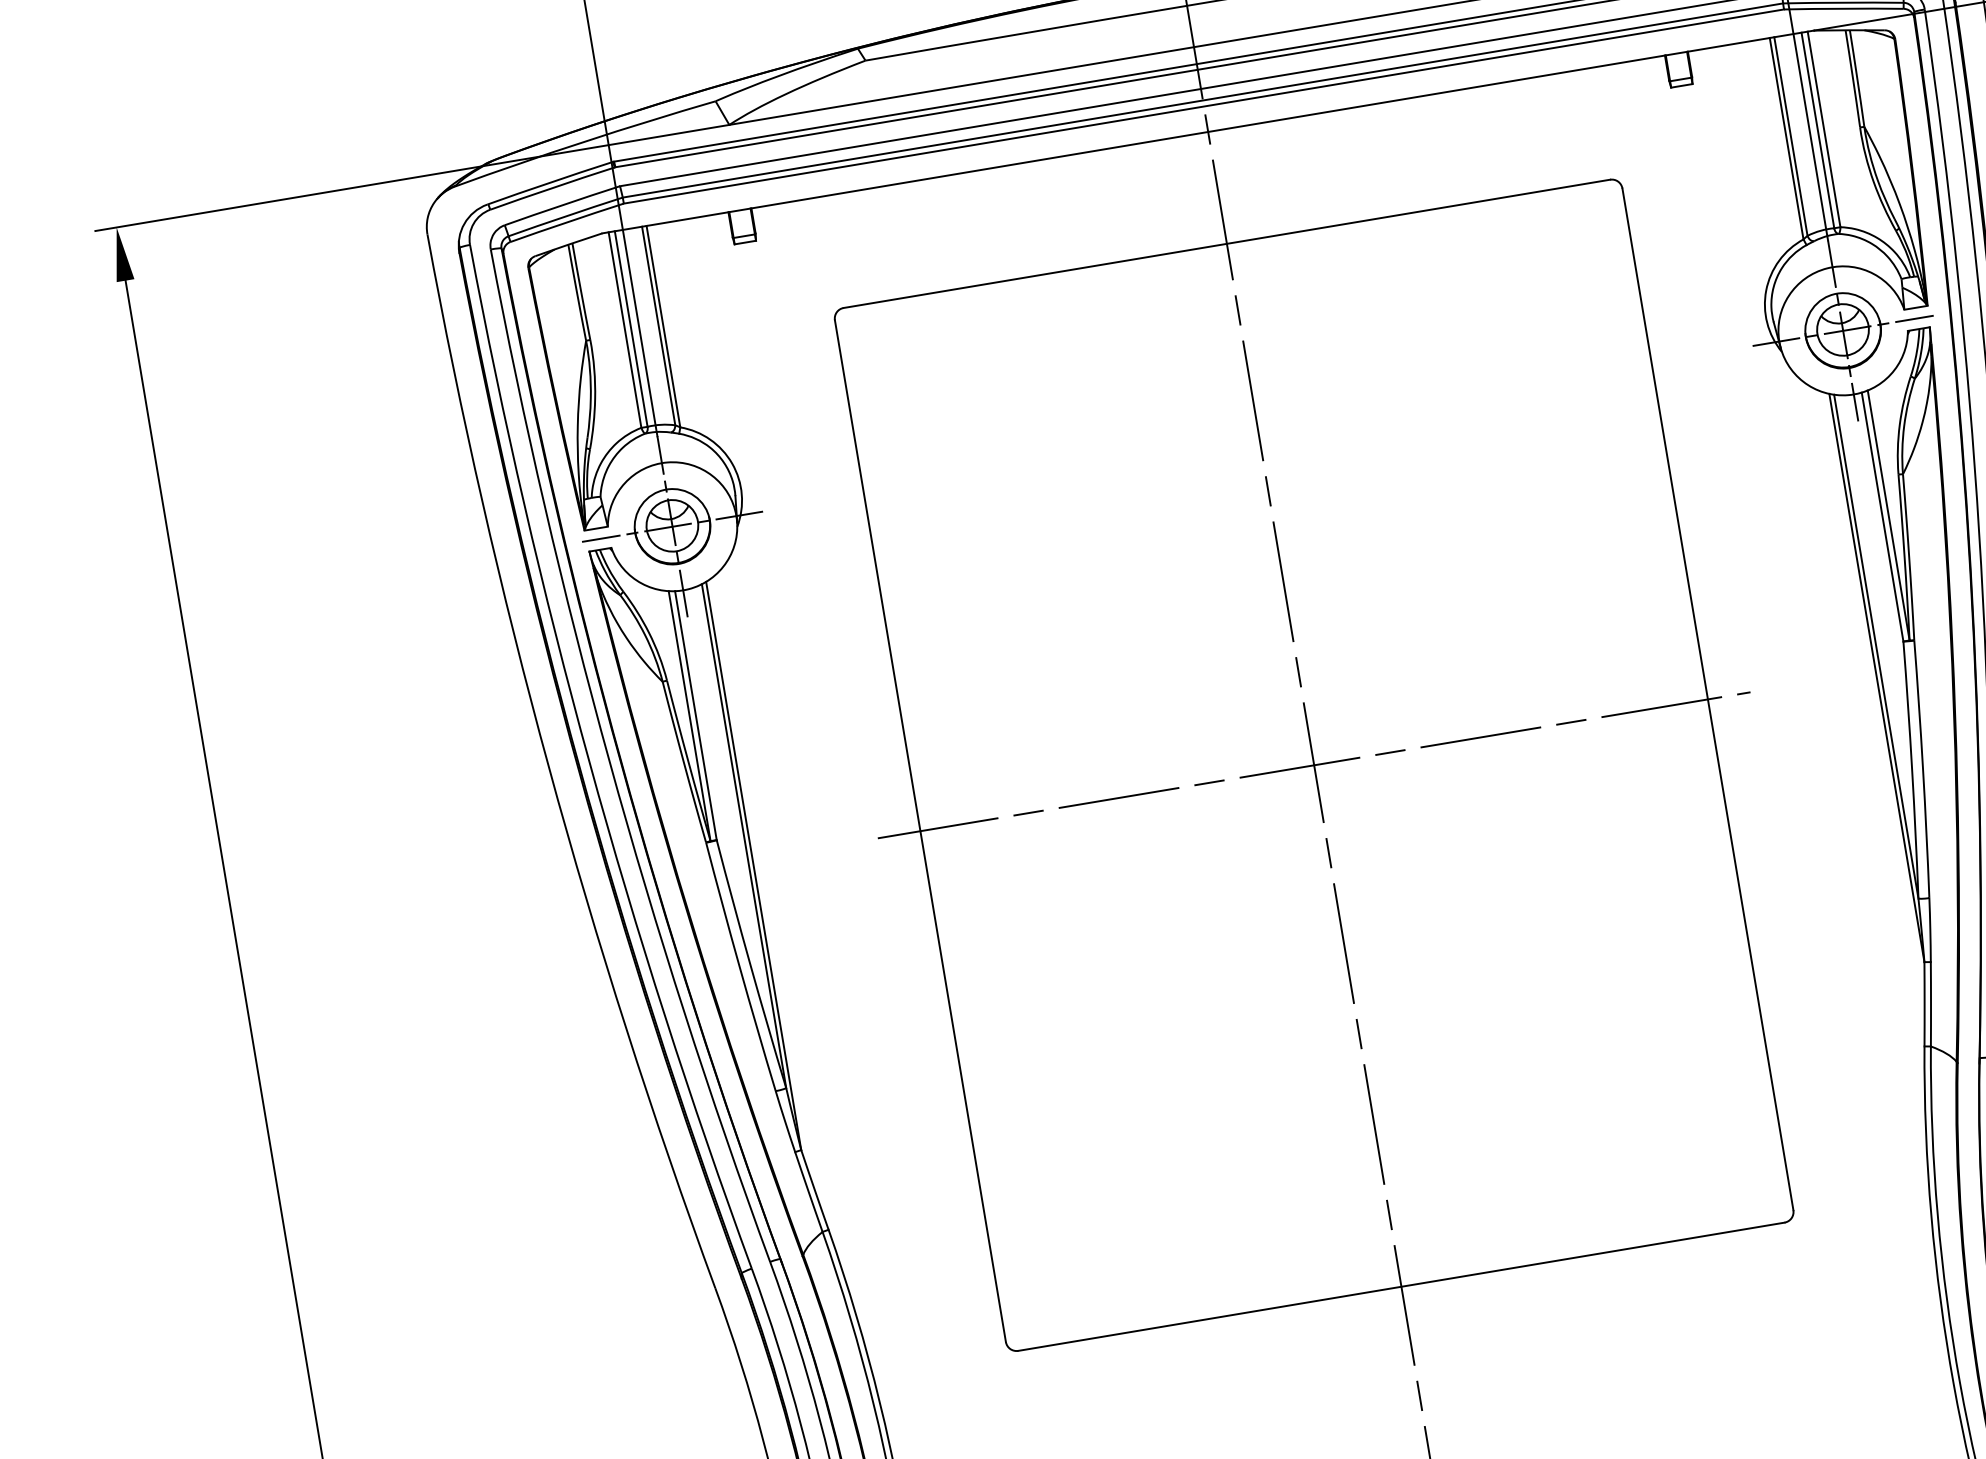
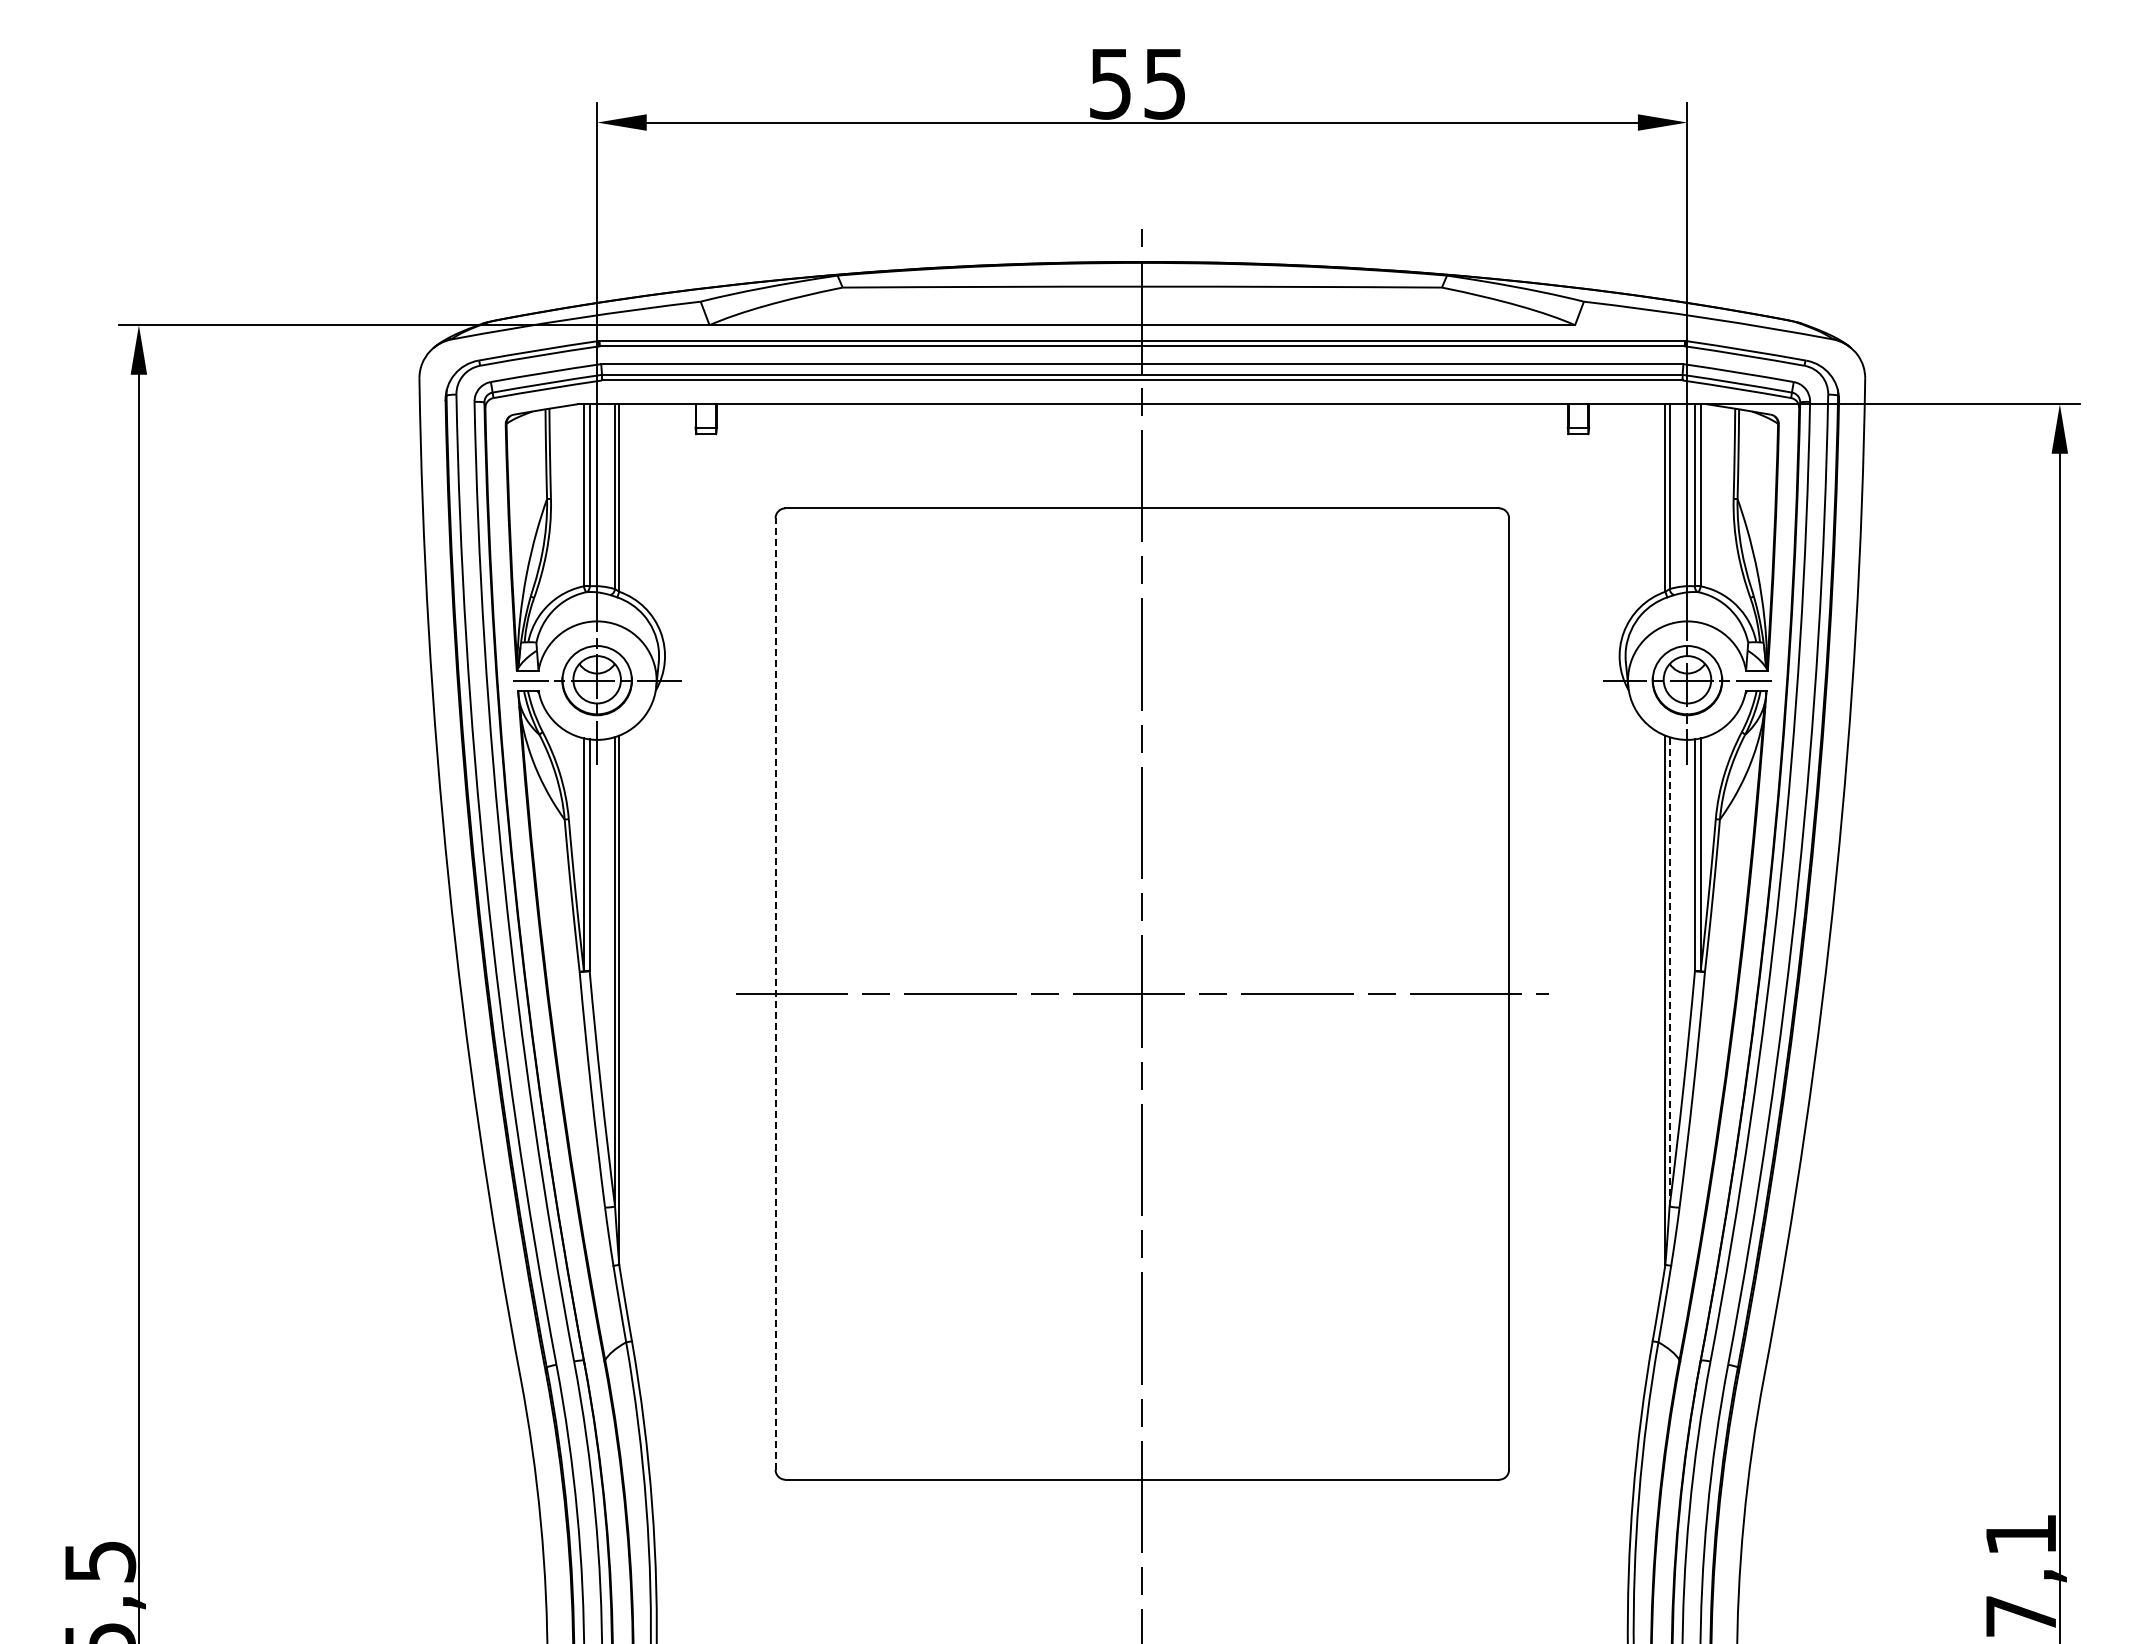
line: (1876, 646) -> (1669, 971), solid -> dashed
line: (920, 831) -> (775, 994), solid -> dashed

